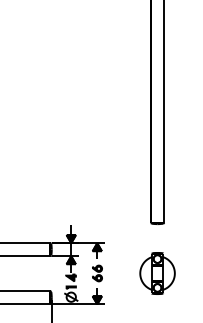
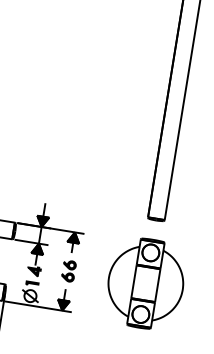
part: (157, 273) -> (145, 283), size x1.67

